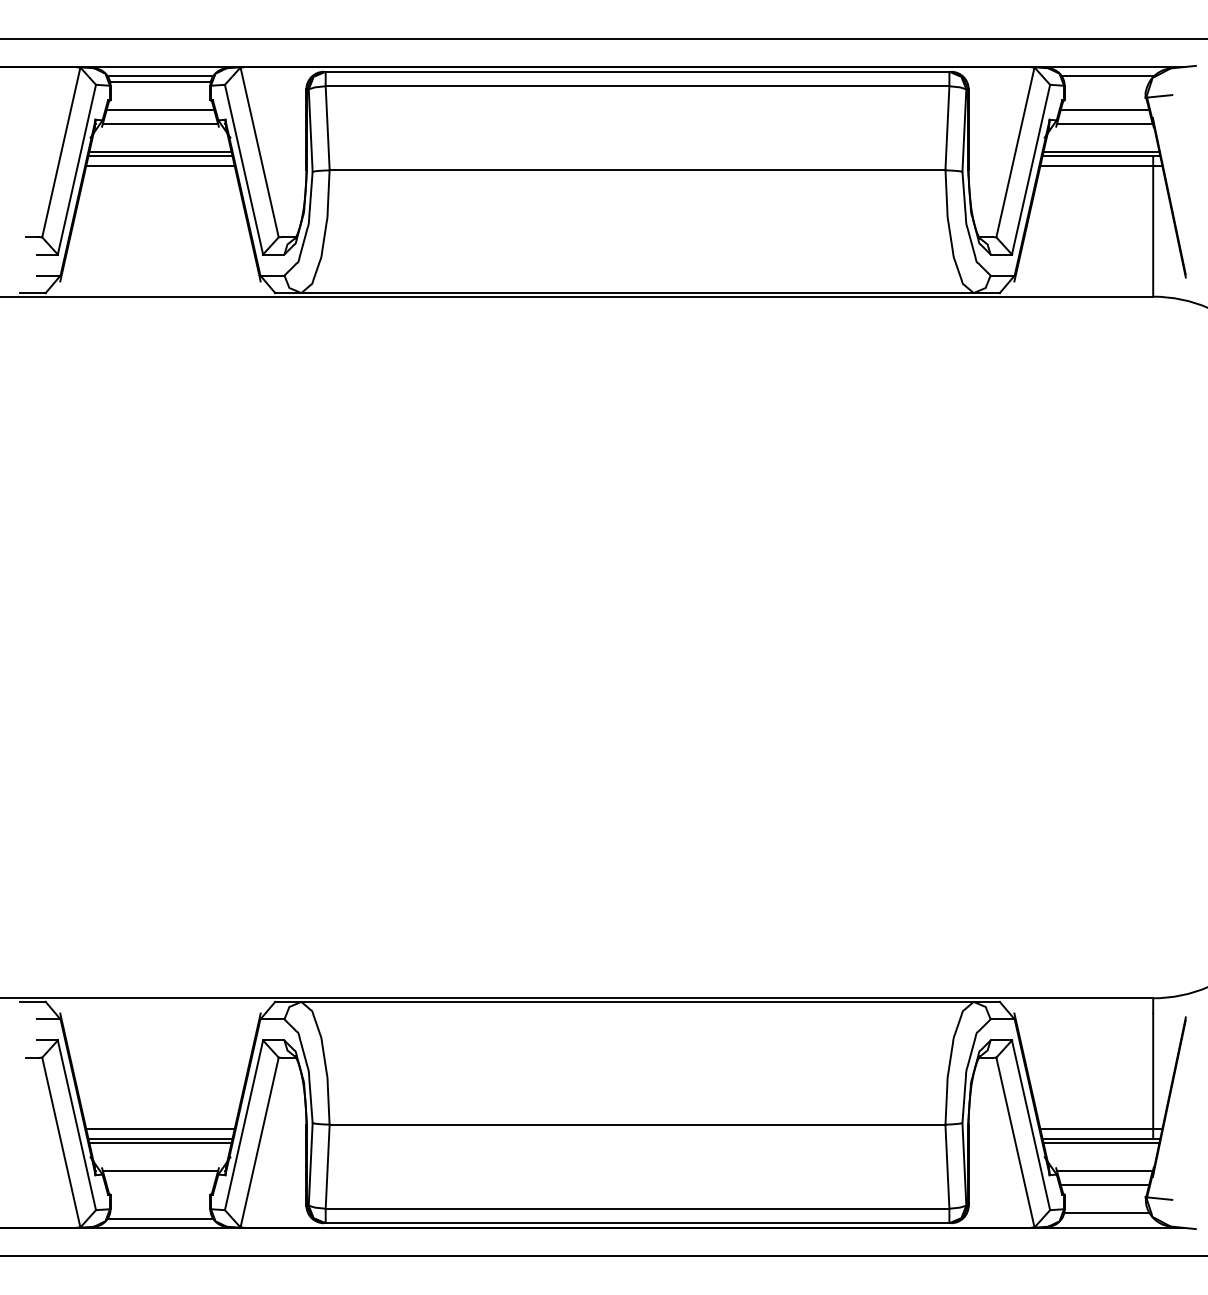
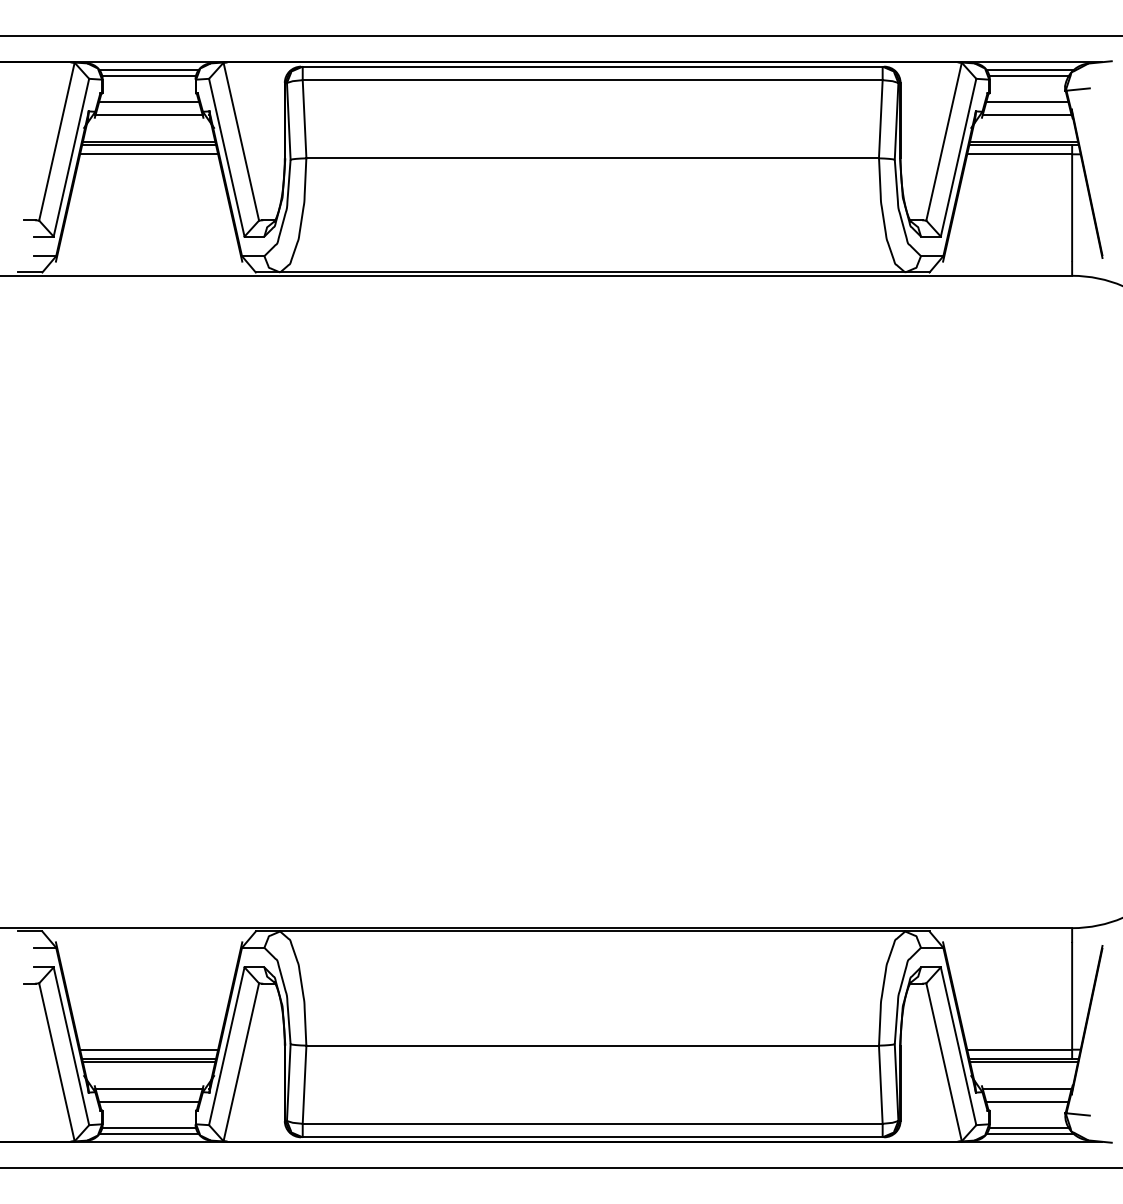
line: (1106, 82) -> (1028, 76), added
line: (160, 1184) -> (149, 1101), added
line: (159, 1212) -> (148, 1127), added
line: (1107, 1219) -> (1029, 1133), added

